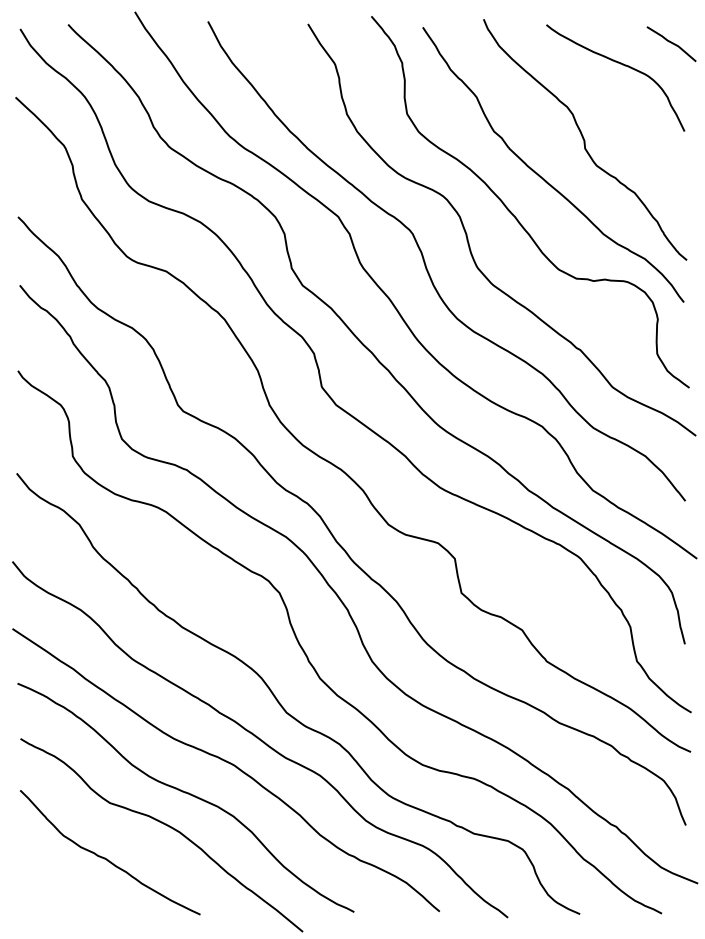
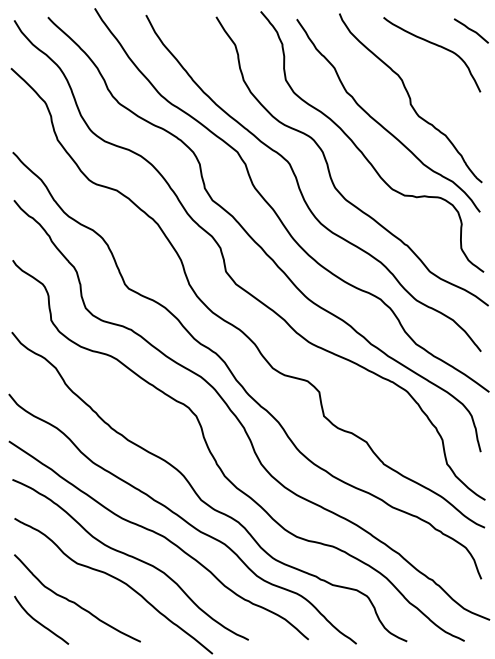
curve: (57, 887) -> (40, 622), added

